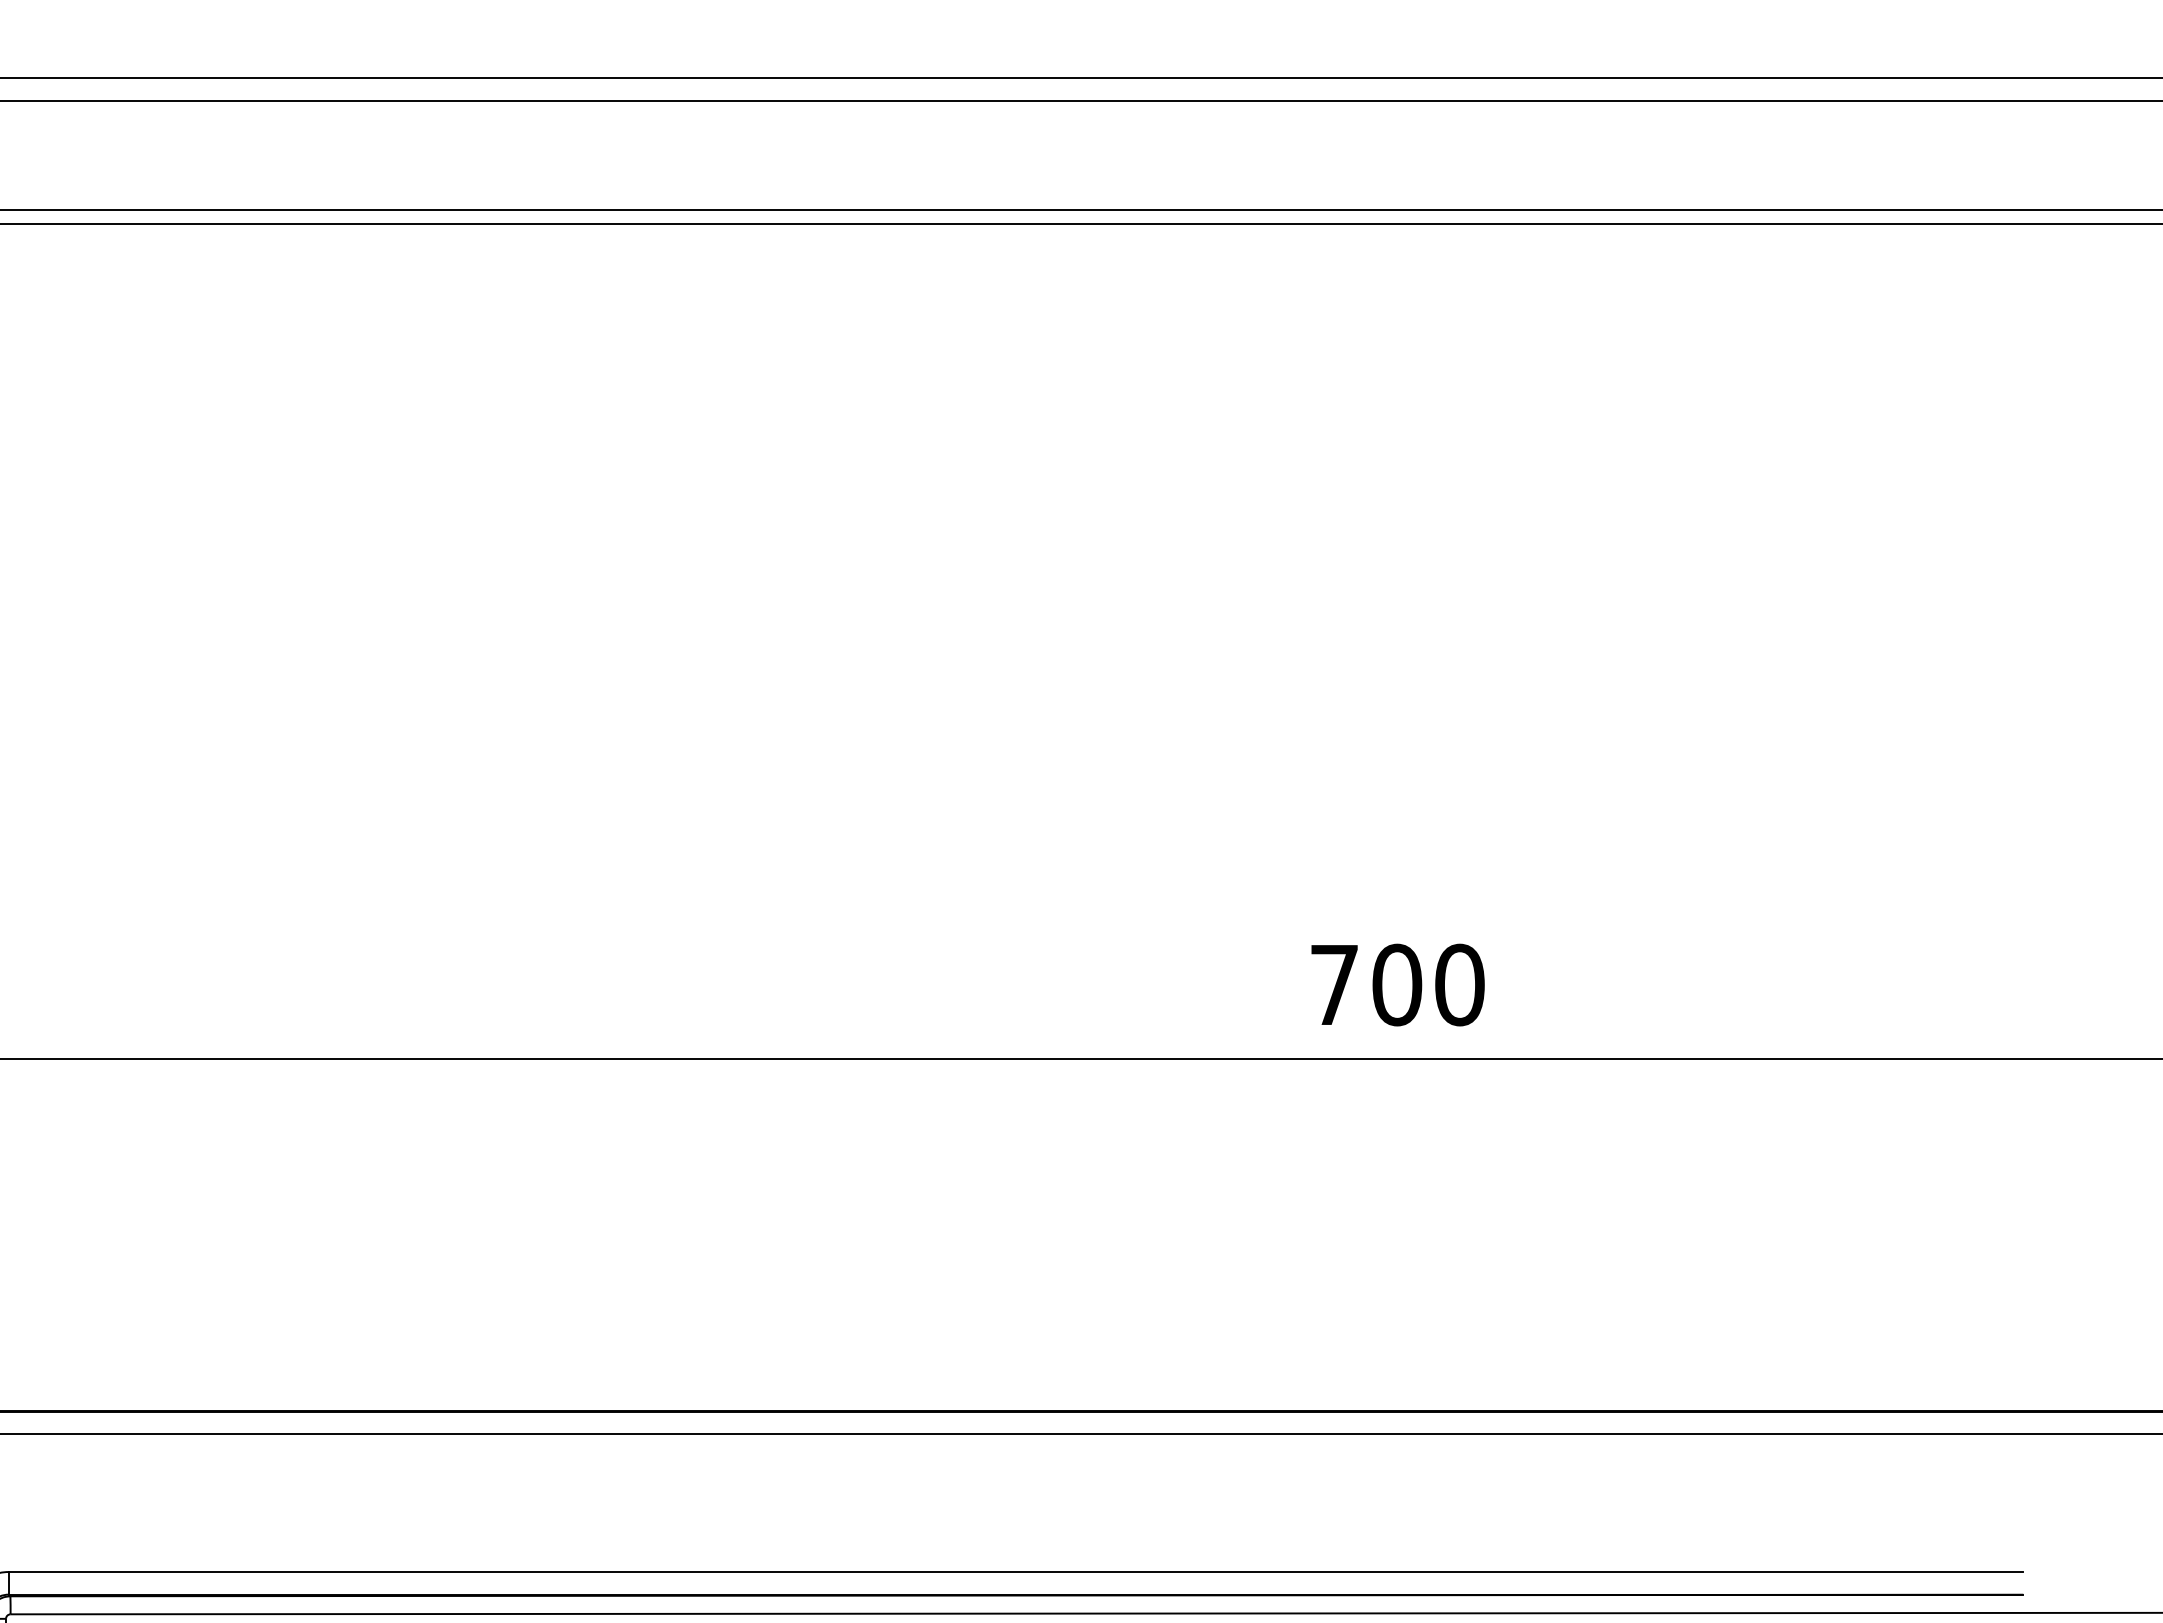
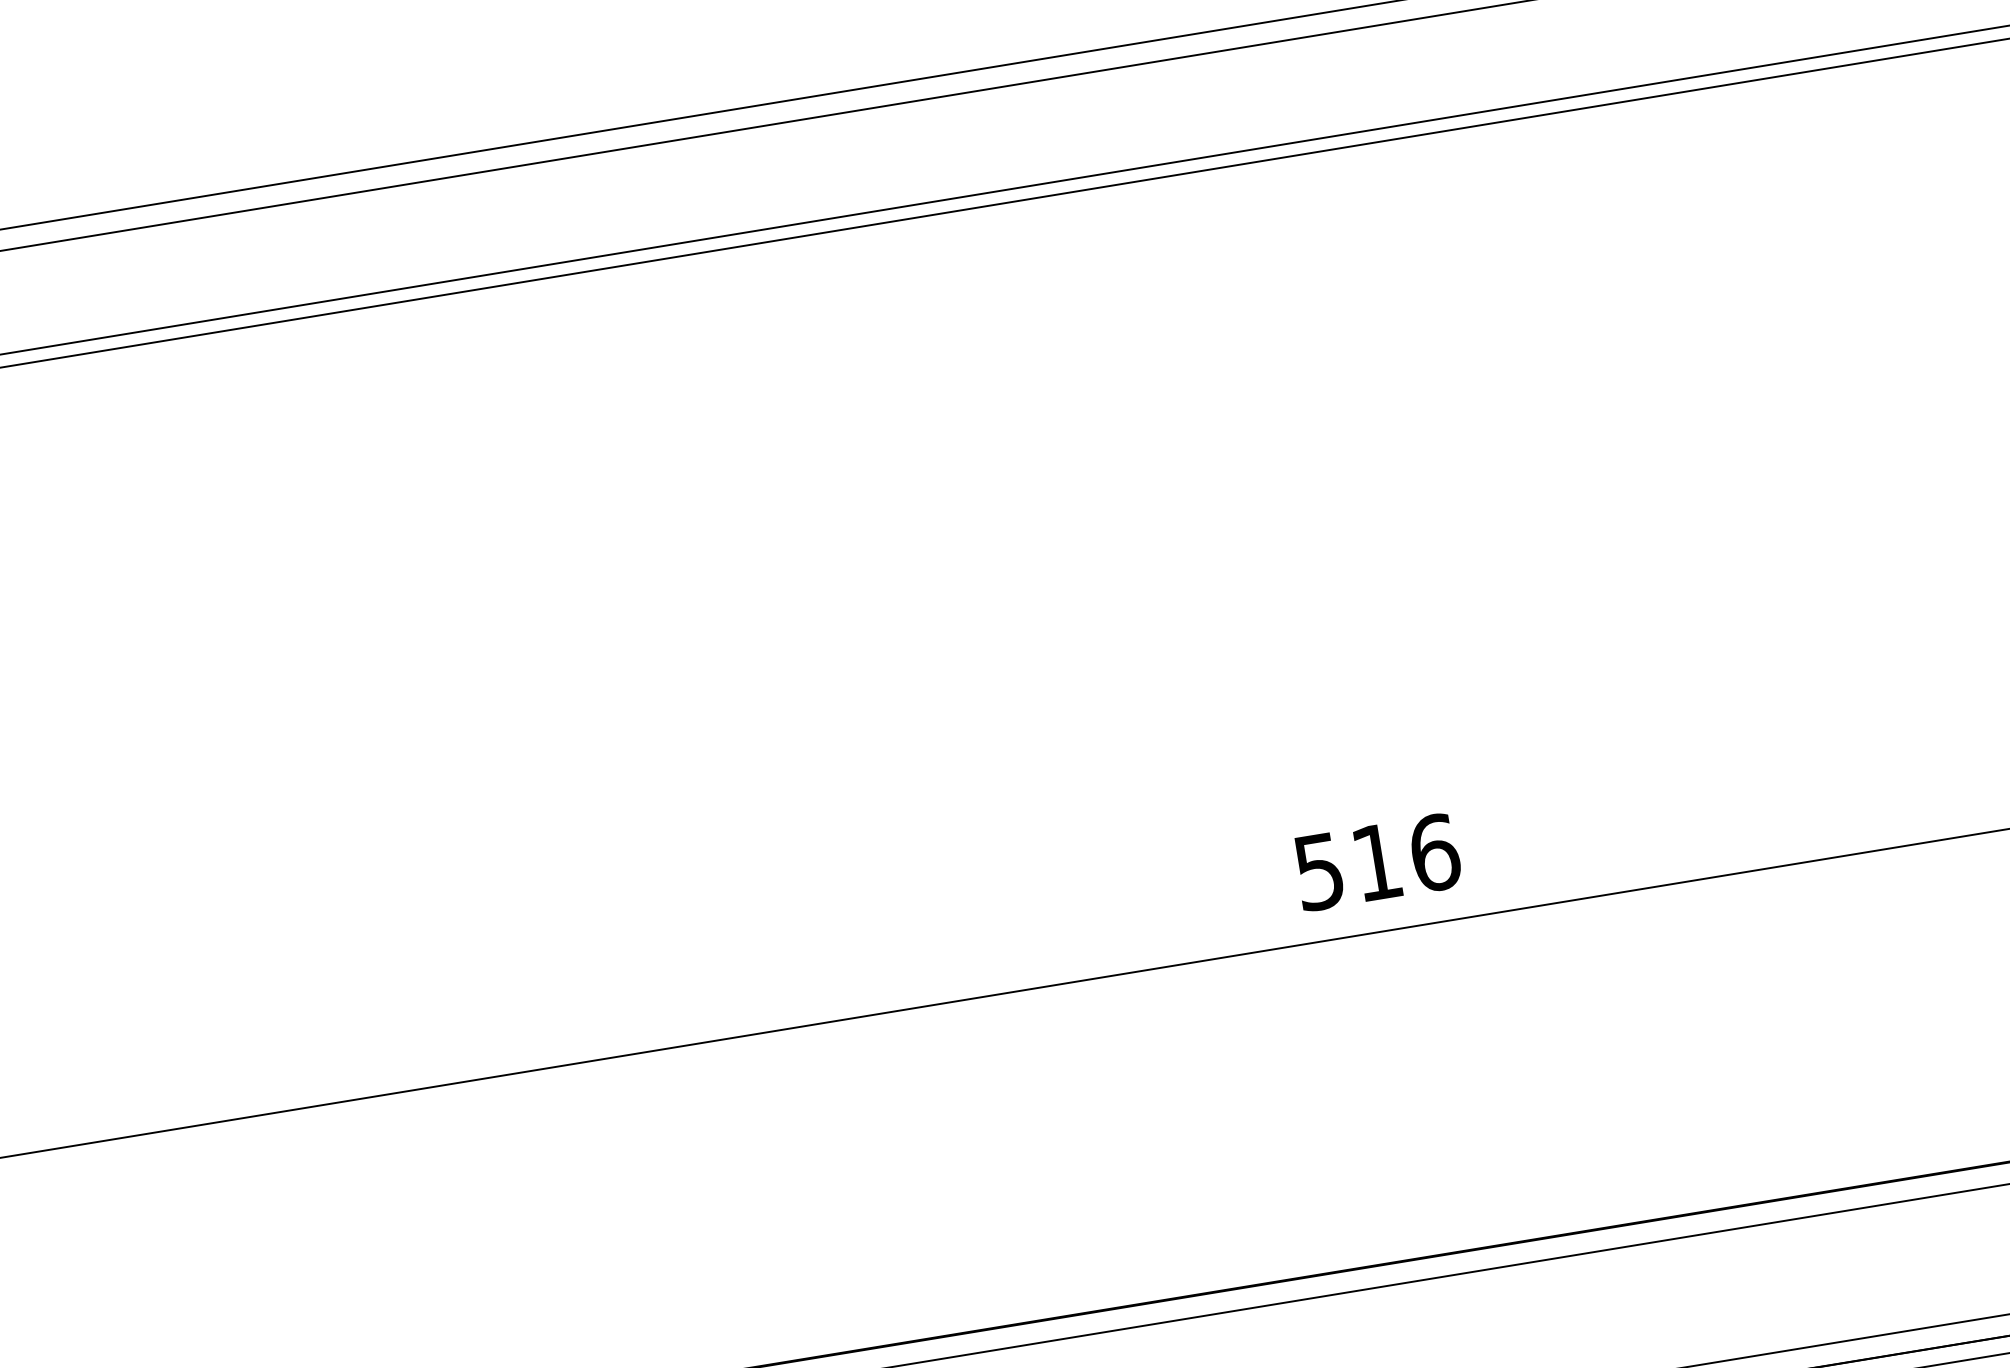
text: (1398, 984) -> (1378, 861), 700 -> 516

